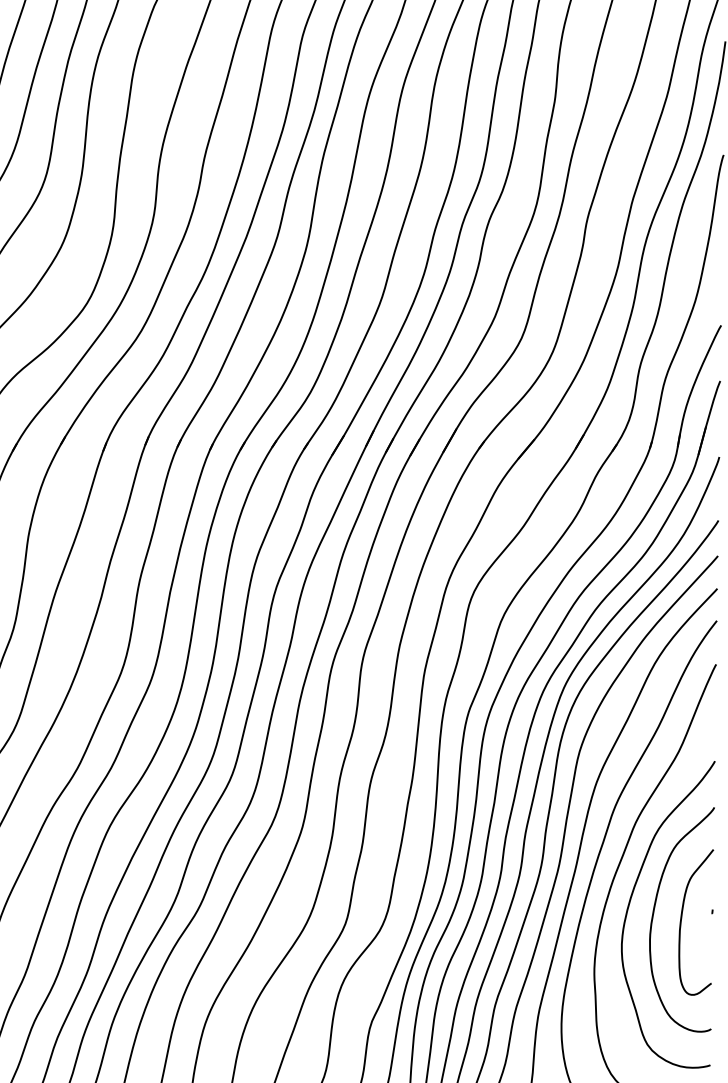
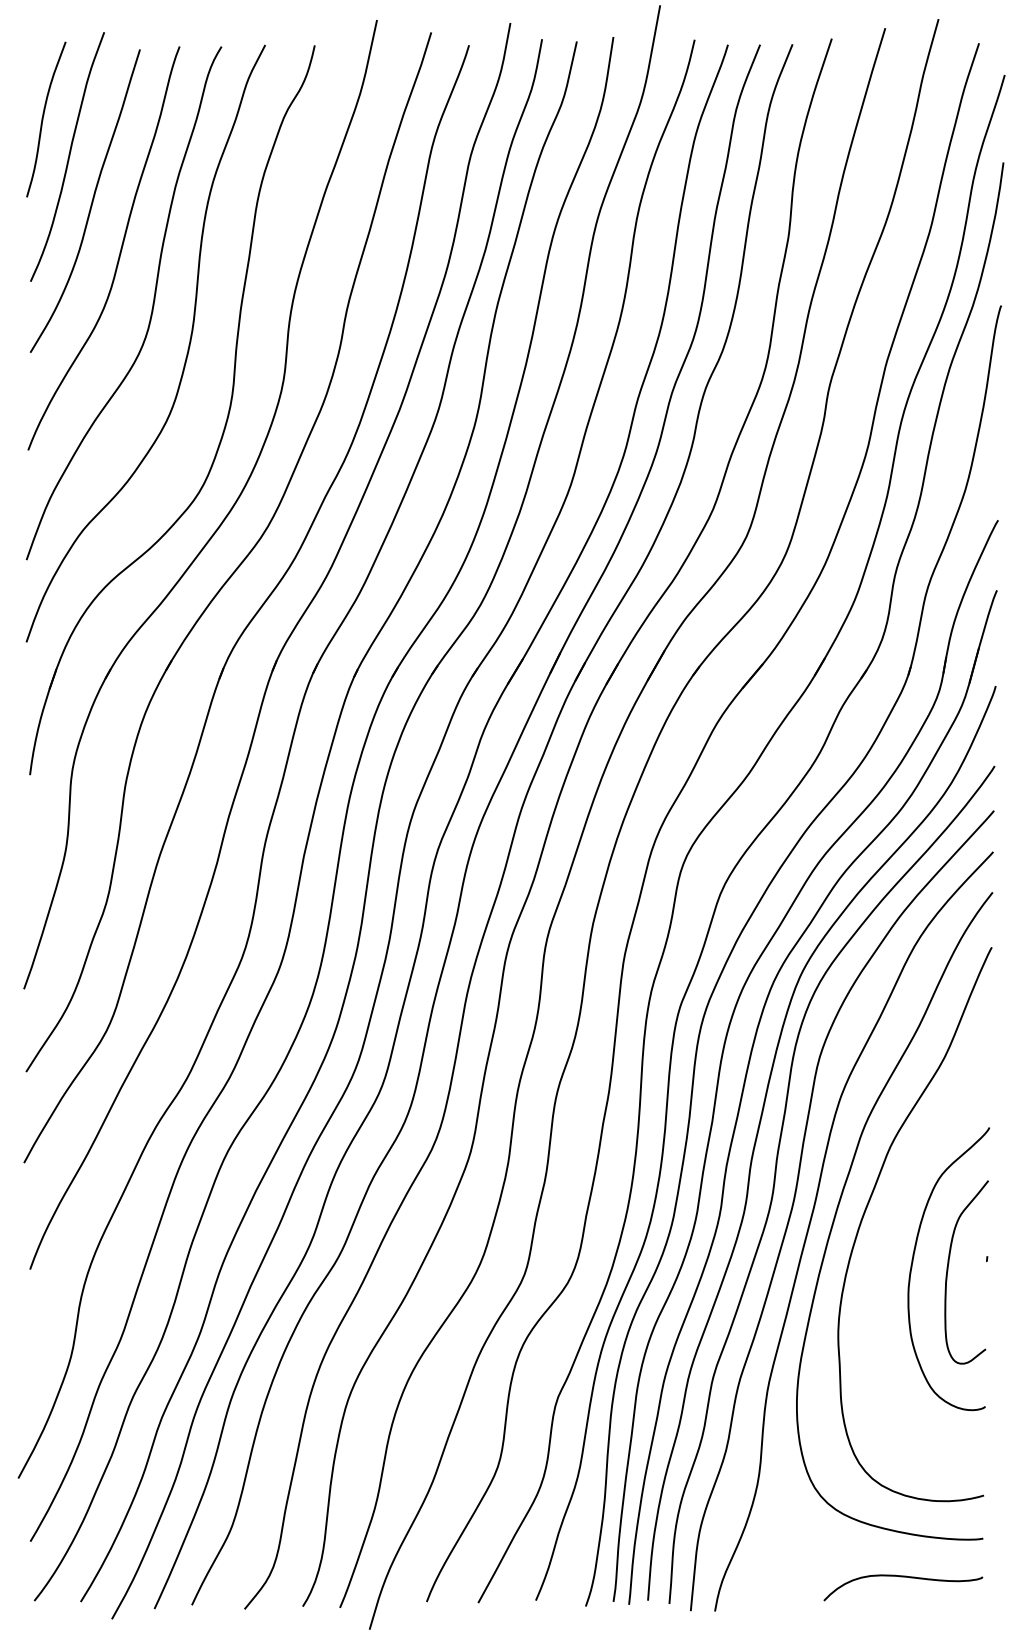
curve: (631, 901) -> (884, 1245), removed

